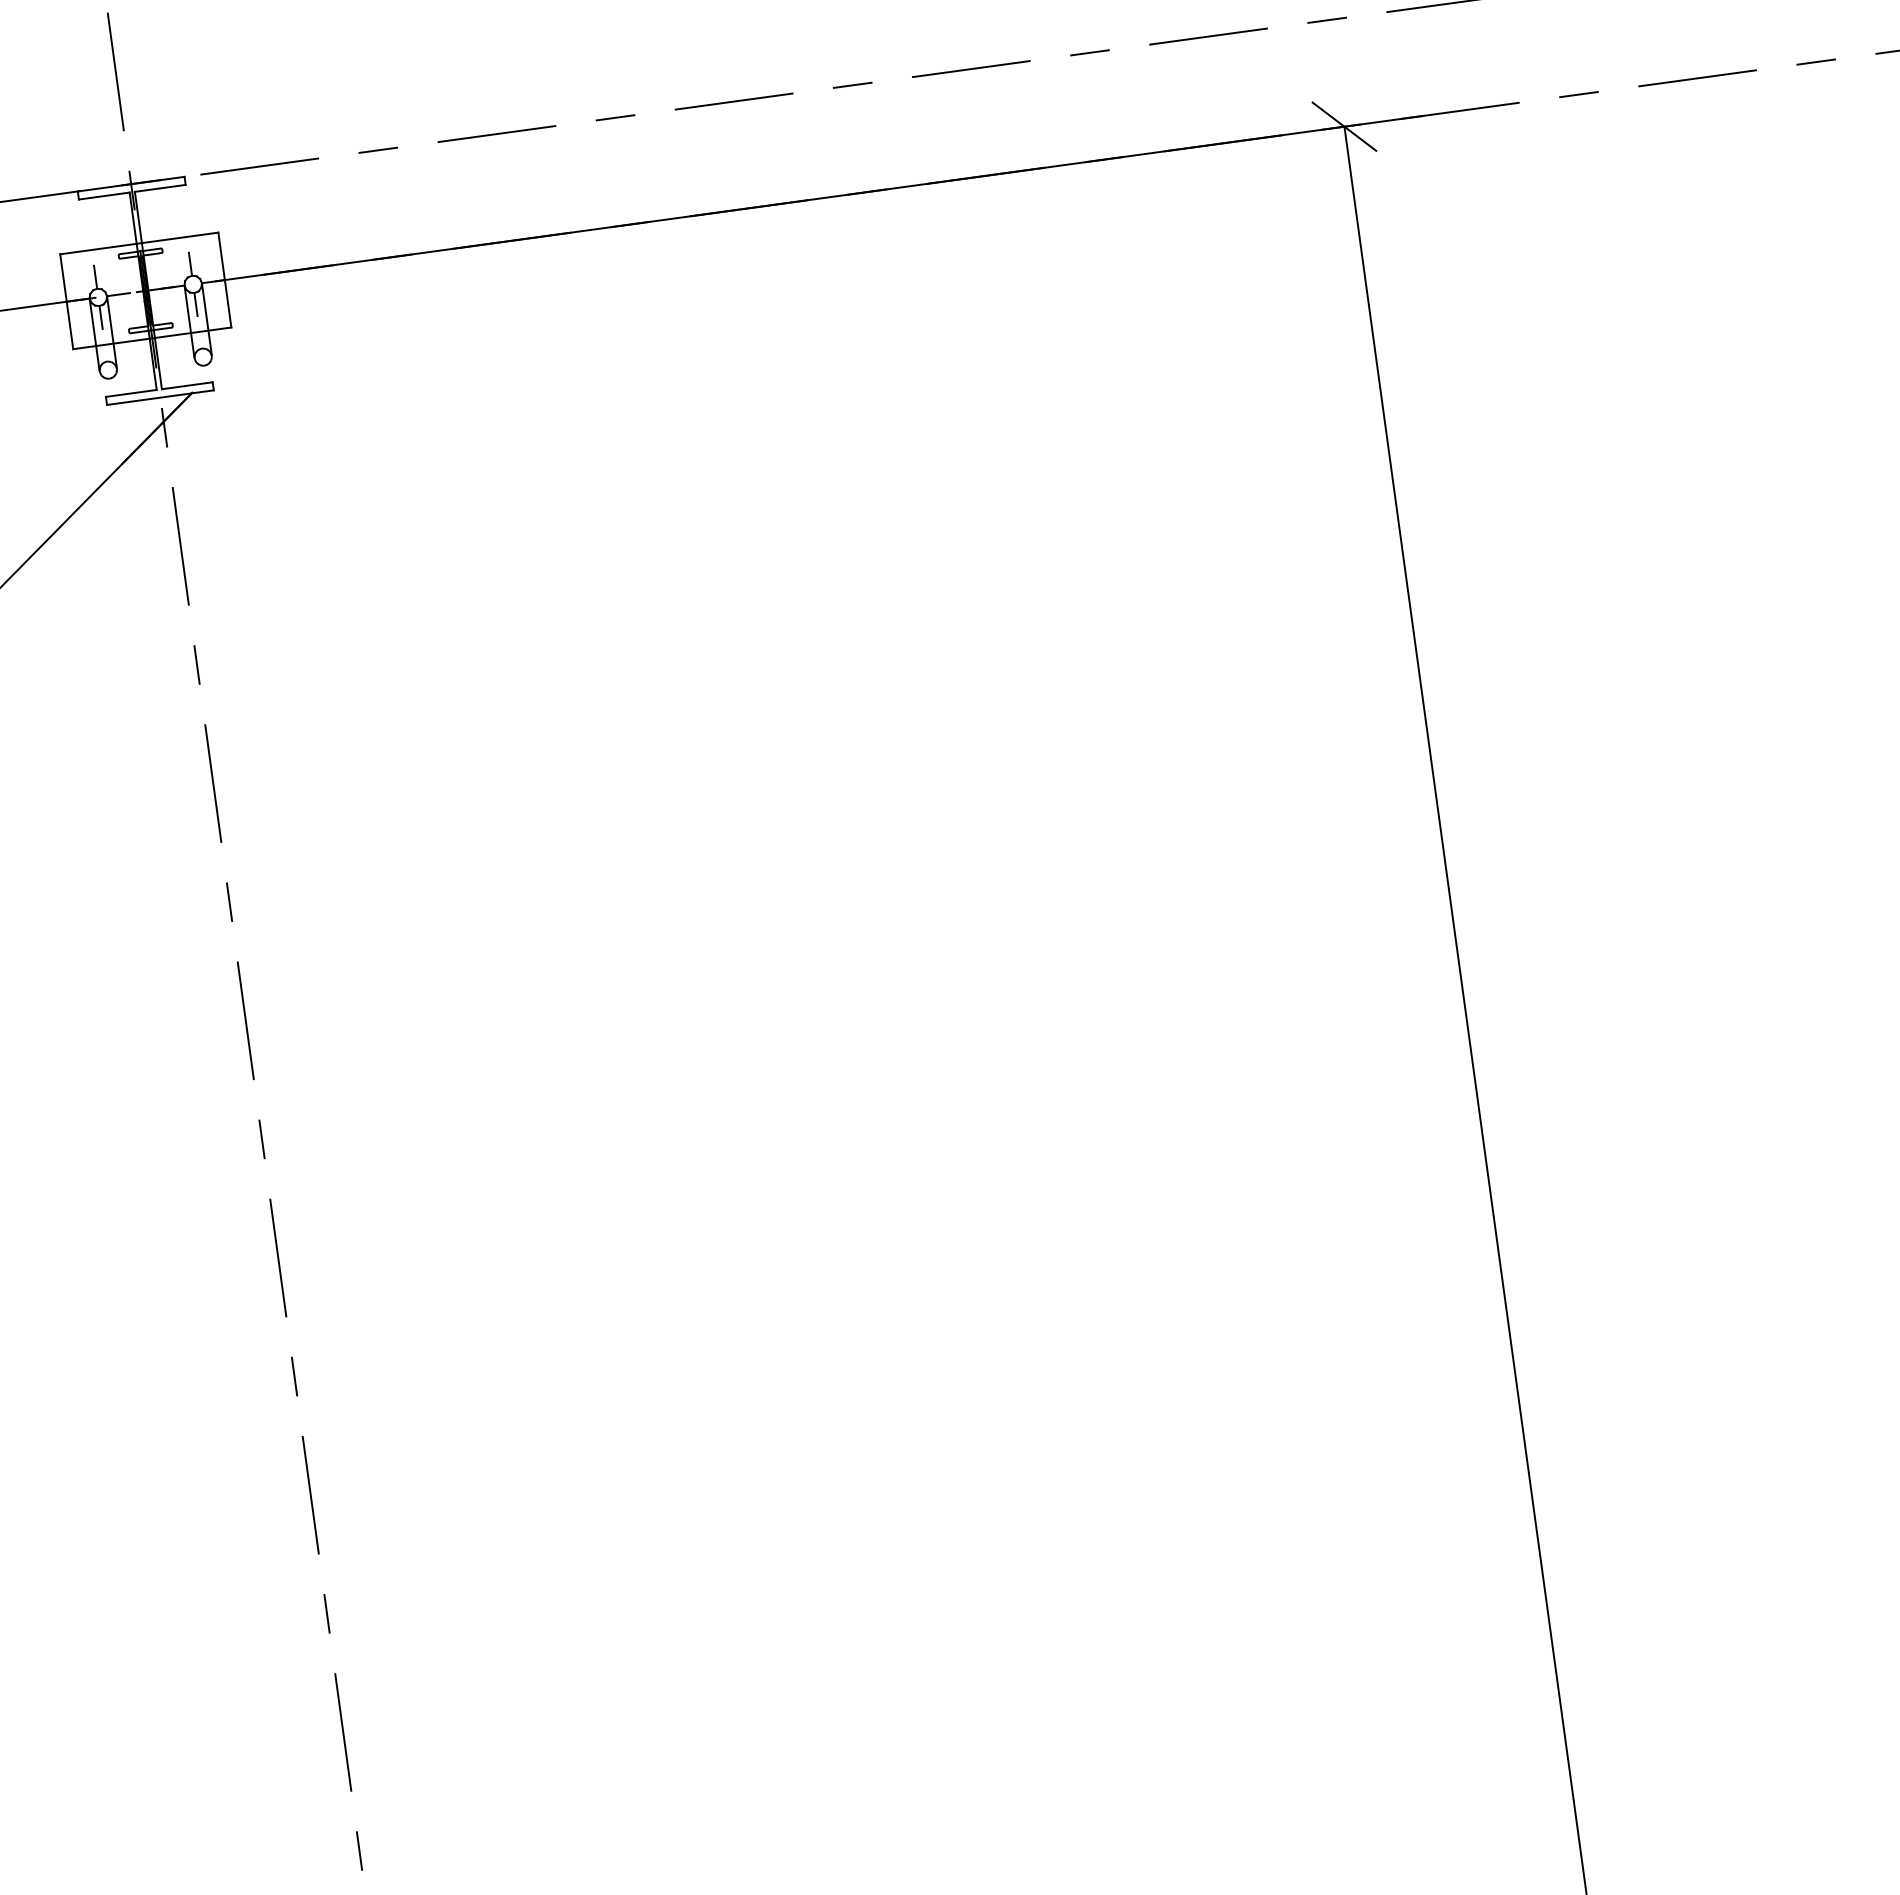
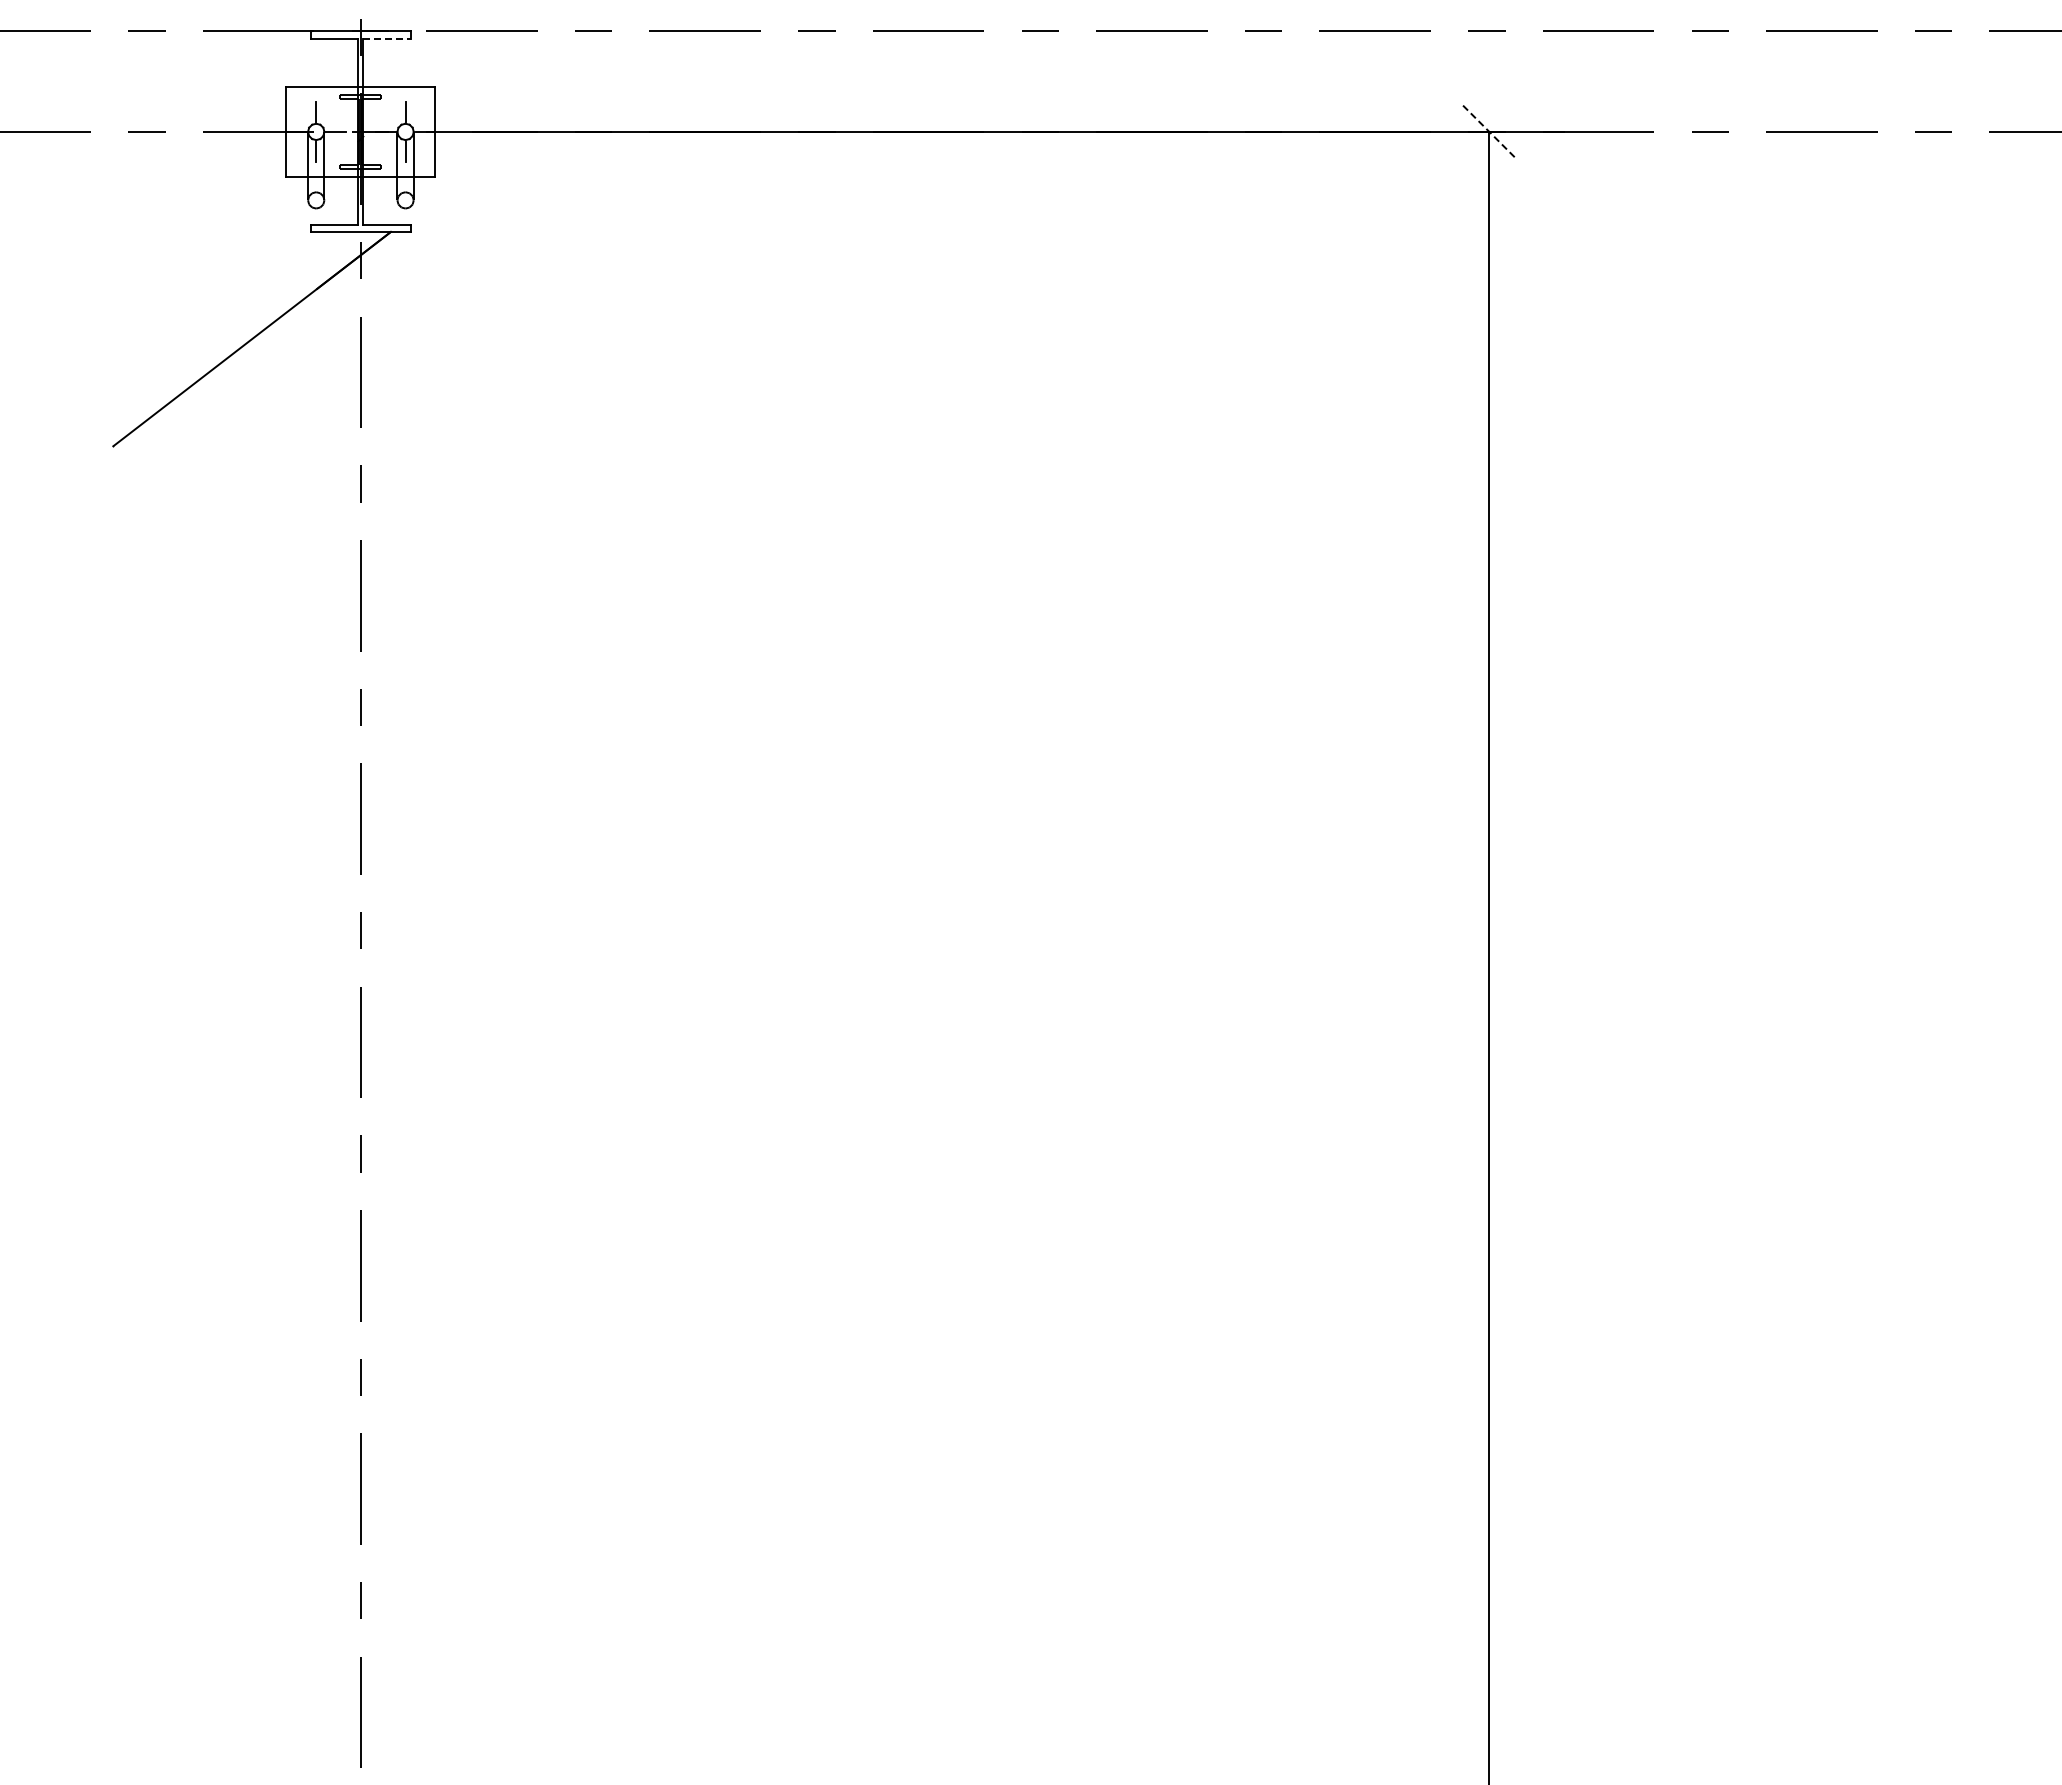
line: (1344, 127) -> (1489, 132), solid -> dashed
line: (160, 188) -> (387, 39), solid -> dashed

